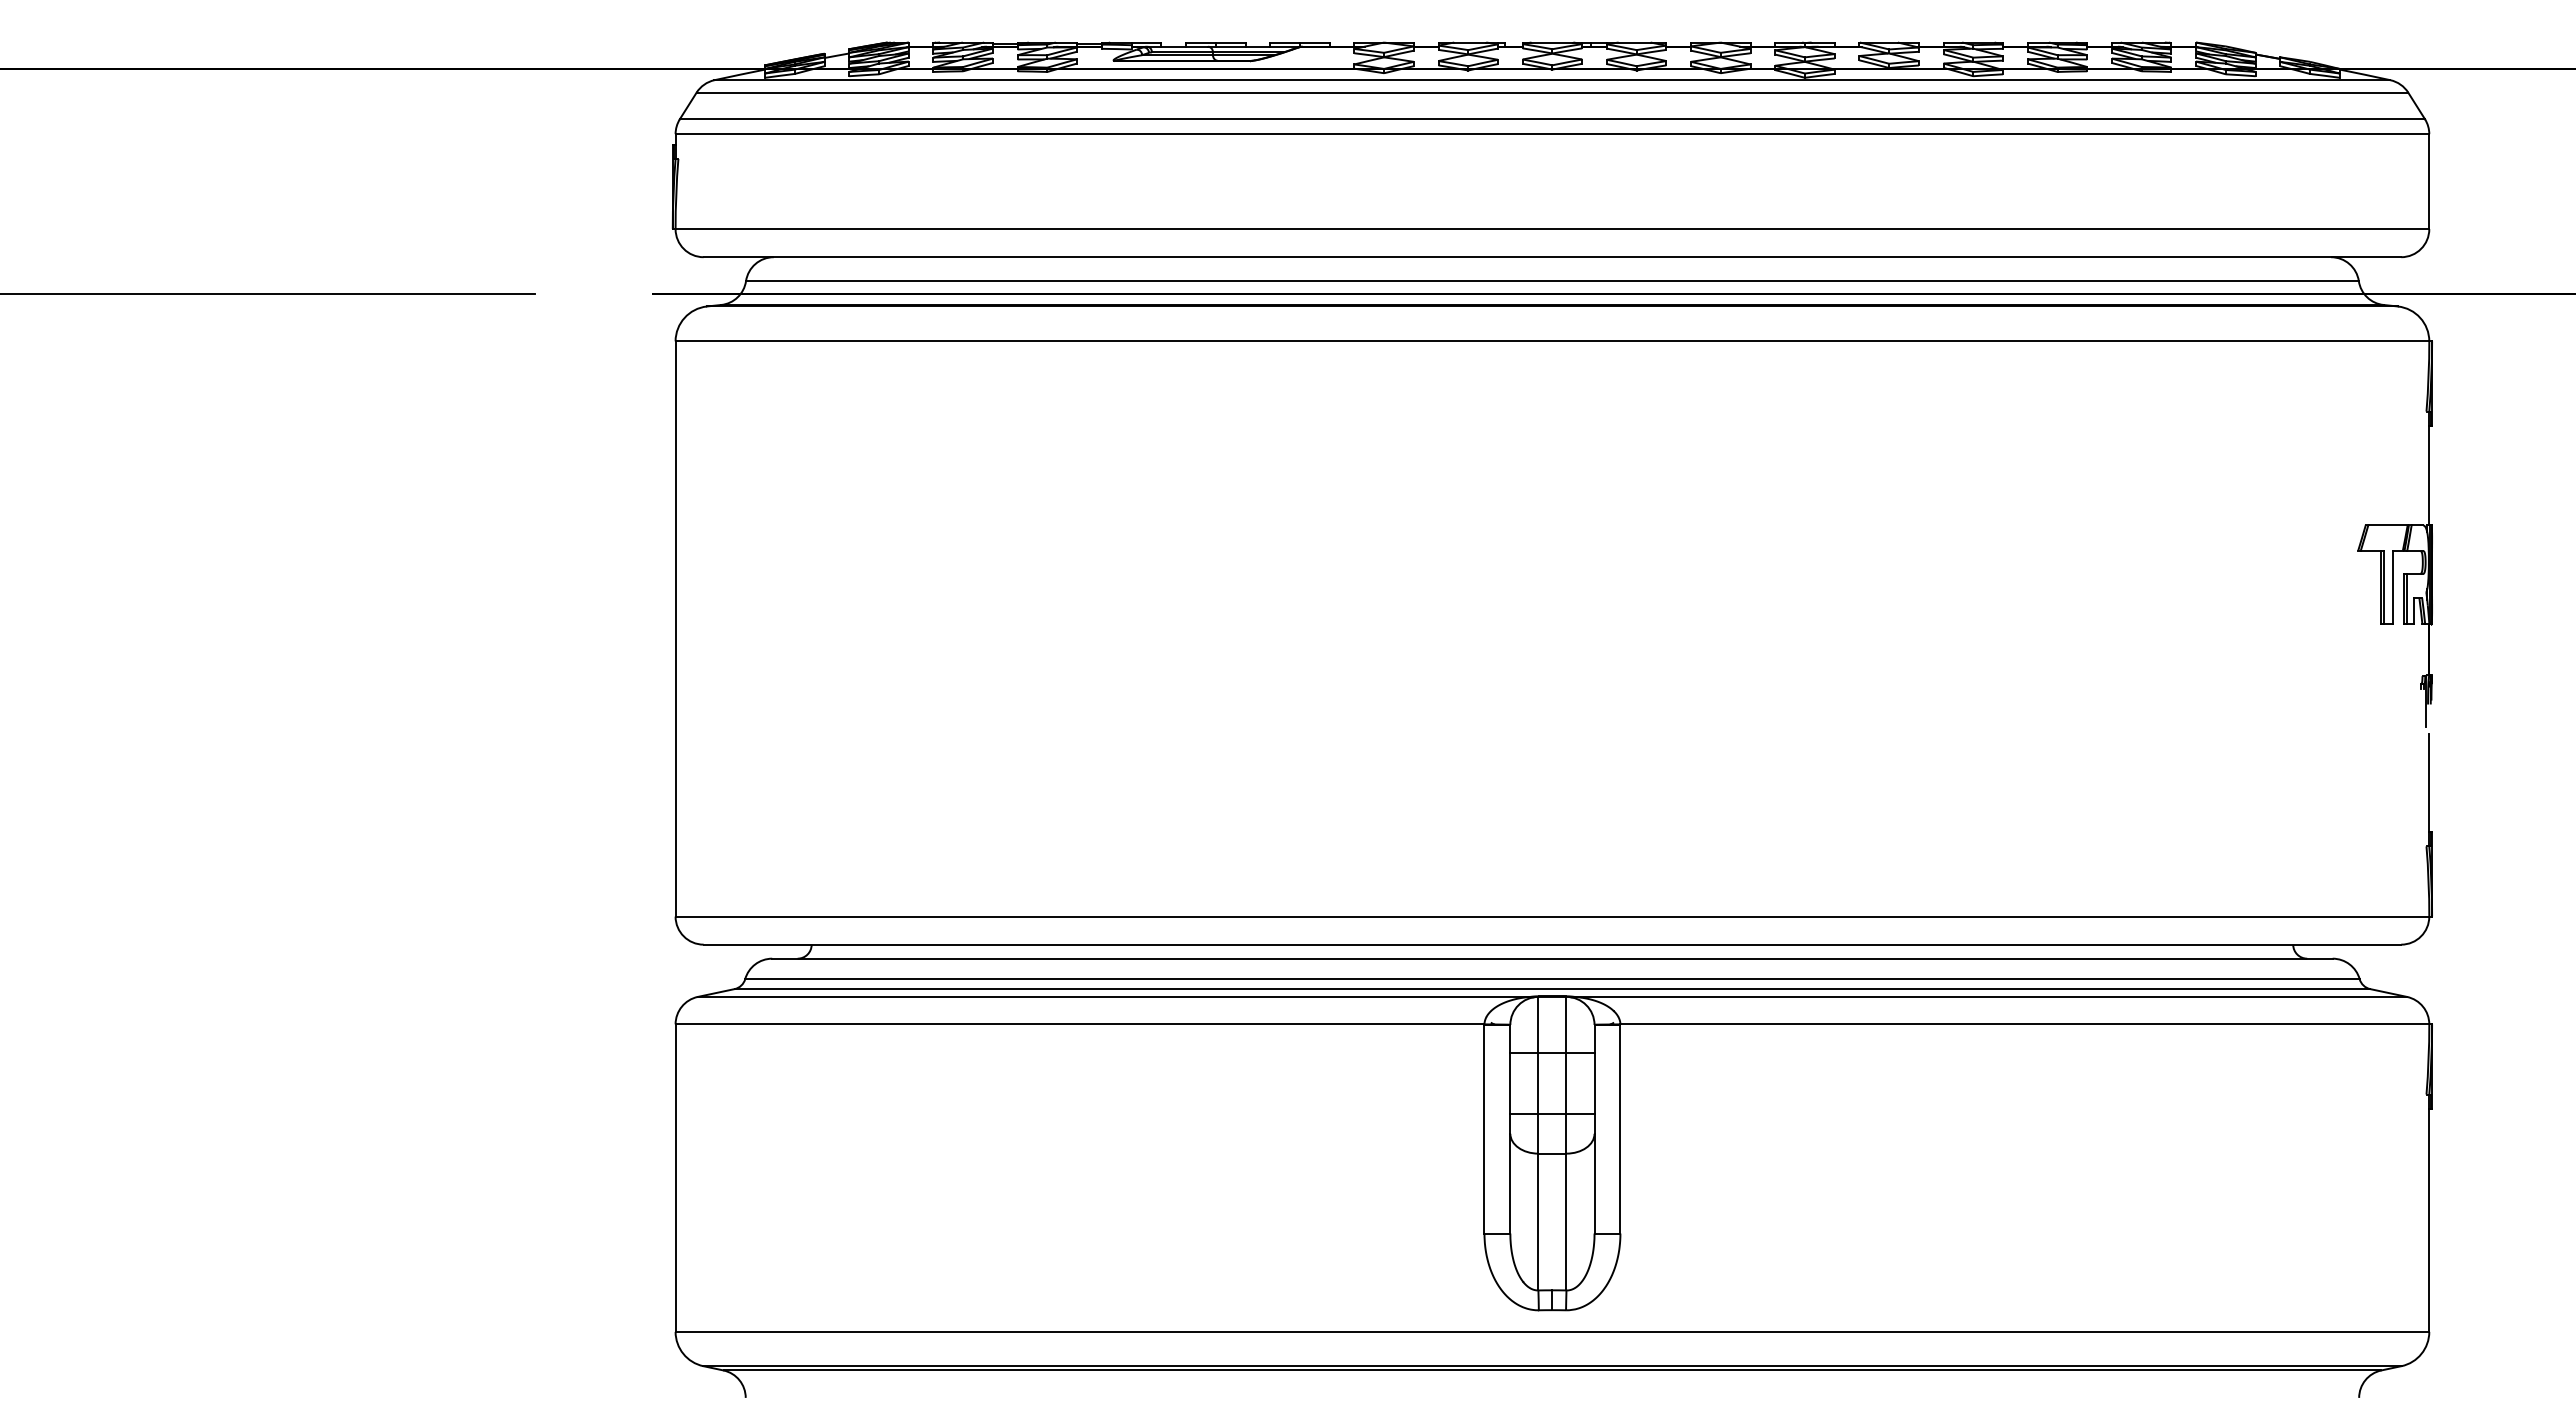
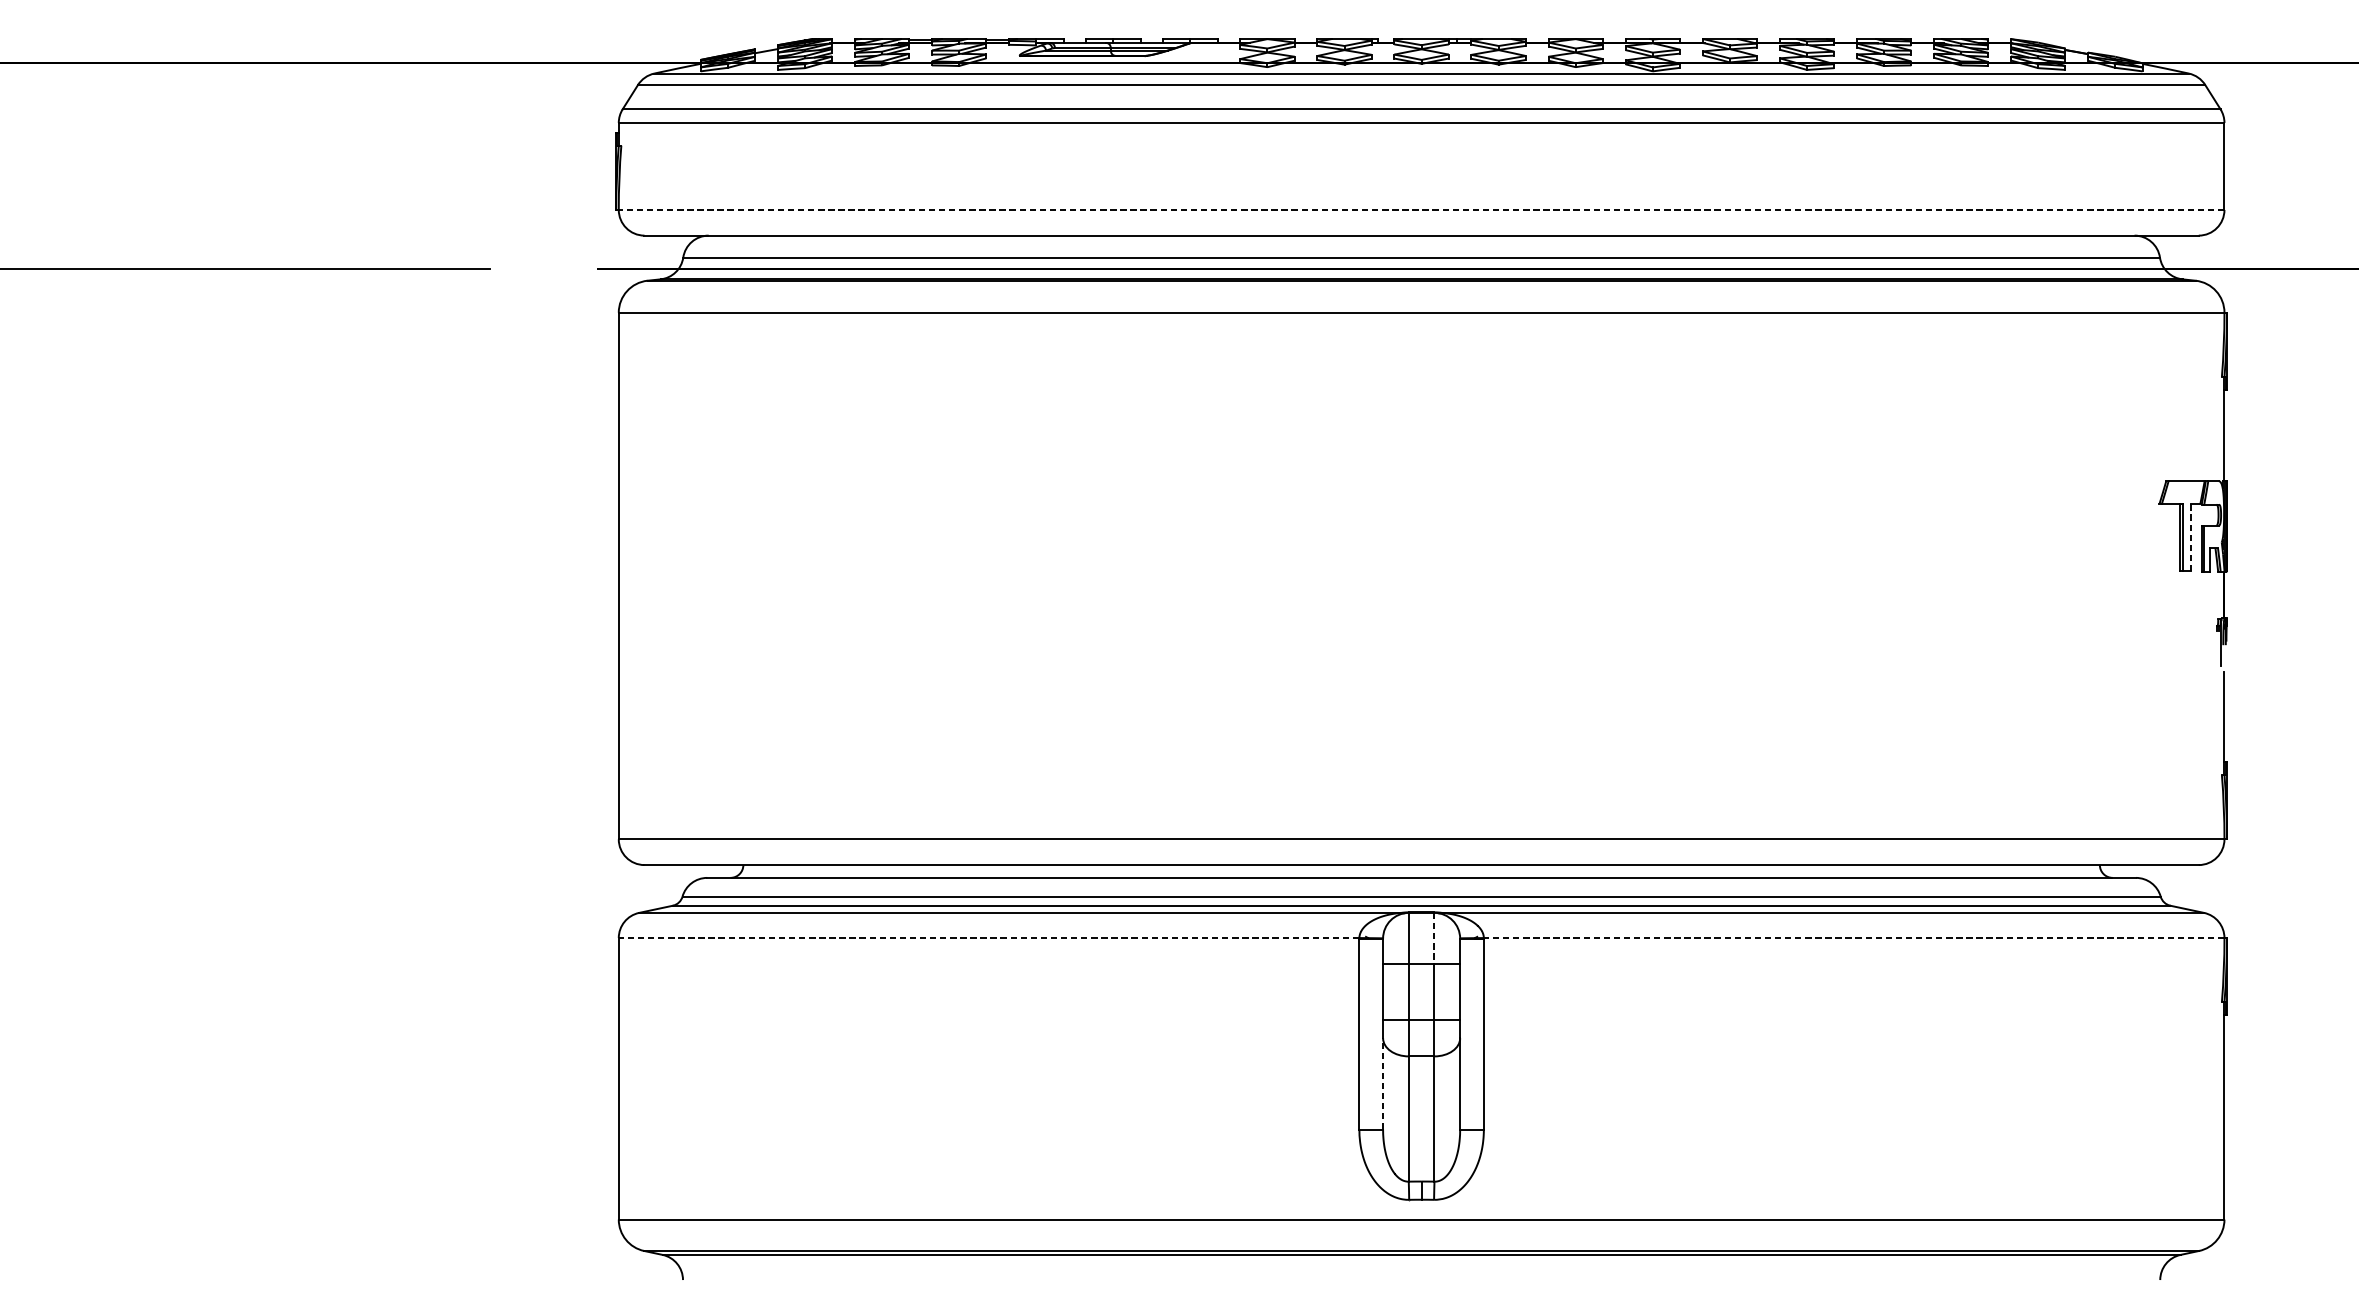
line: (1552, 229) -> (1421, 210), solid -> dashed
line: (2393, 587) -> (2191, 538), solid -> dashed
line: (1079, 1024) -> (988, 938), solid -> dashed
line: (2024, 1024) -> (1853, 938), solid -> dashed
line: (1566, 1025) -> (1434, 939), solid -> dashed
line: (1510, 1183) -> (1383, 1083), solid -> dashed

